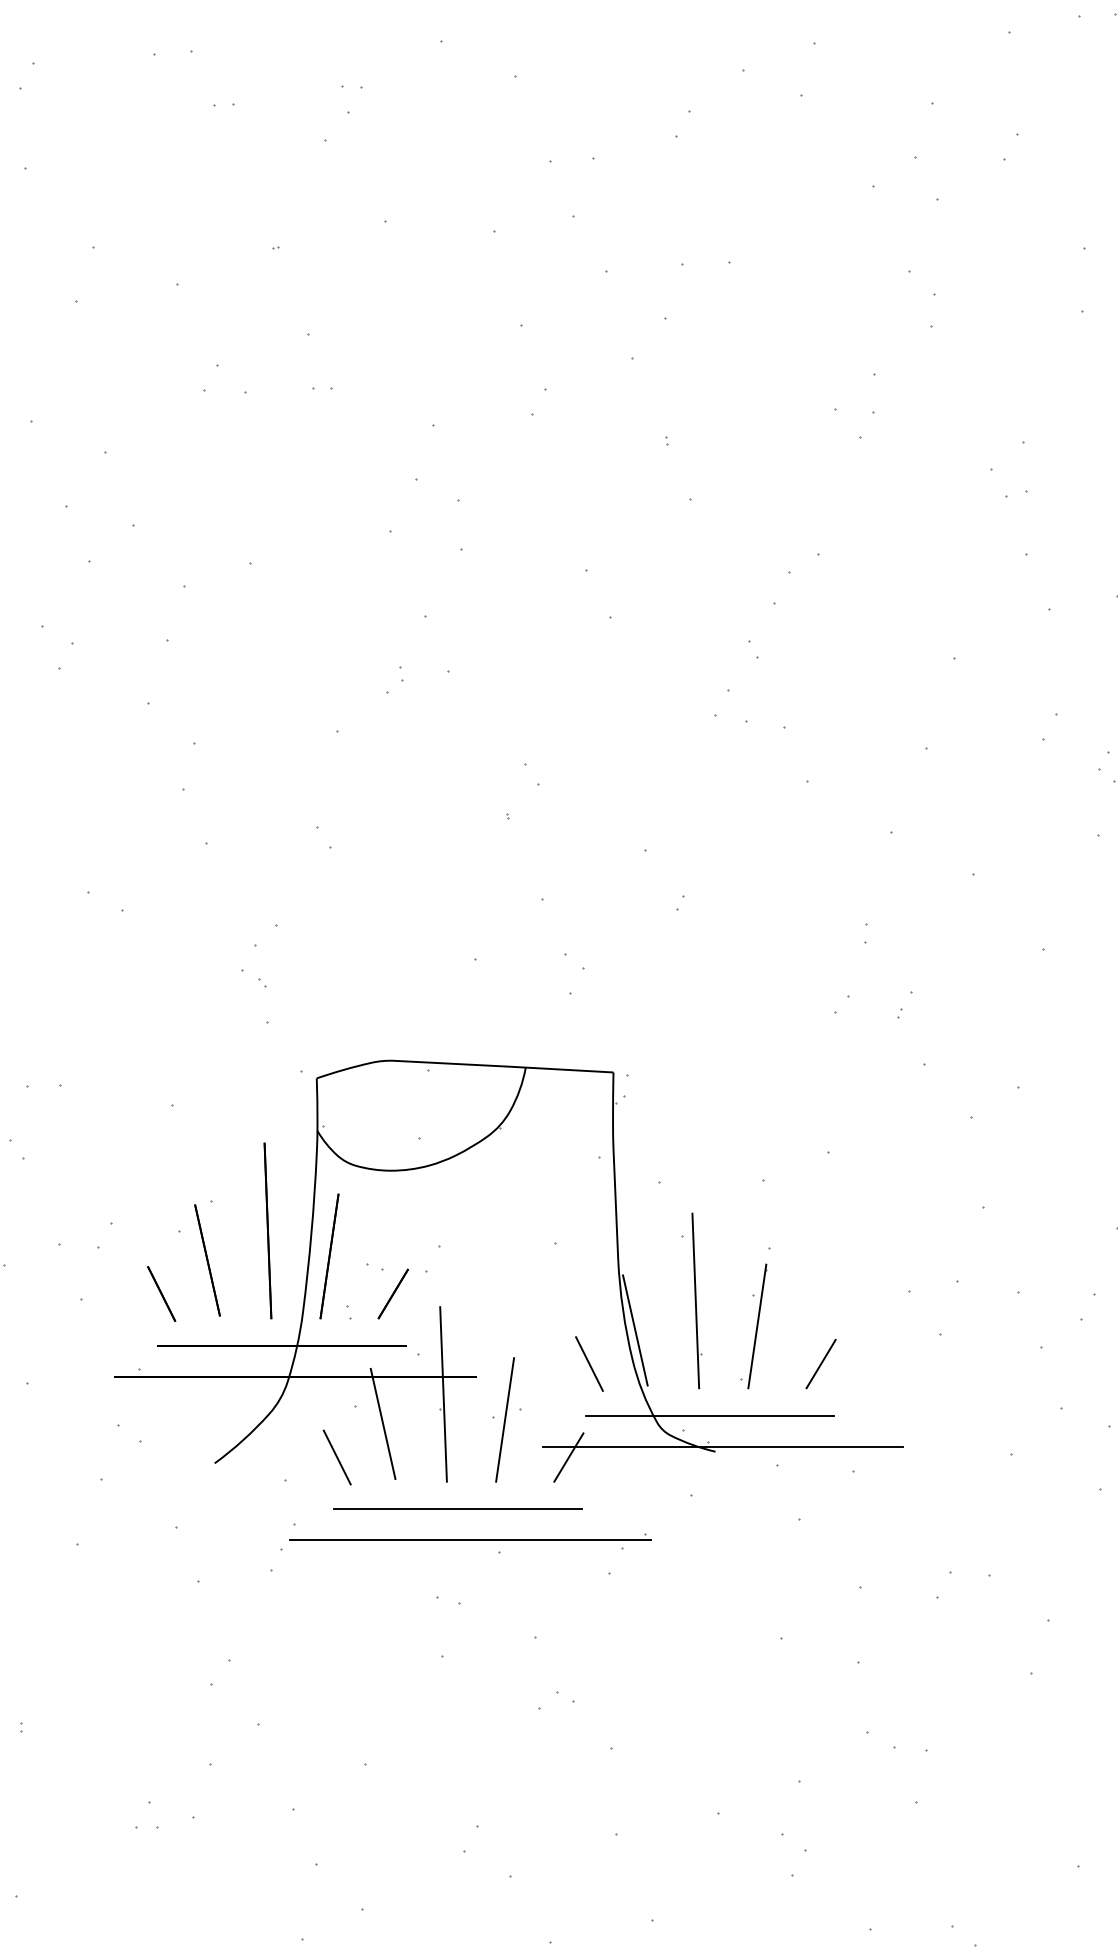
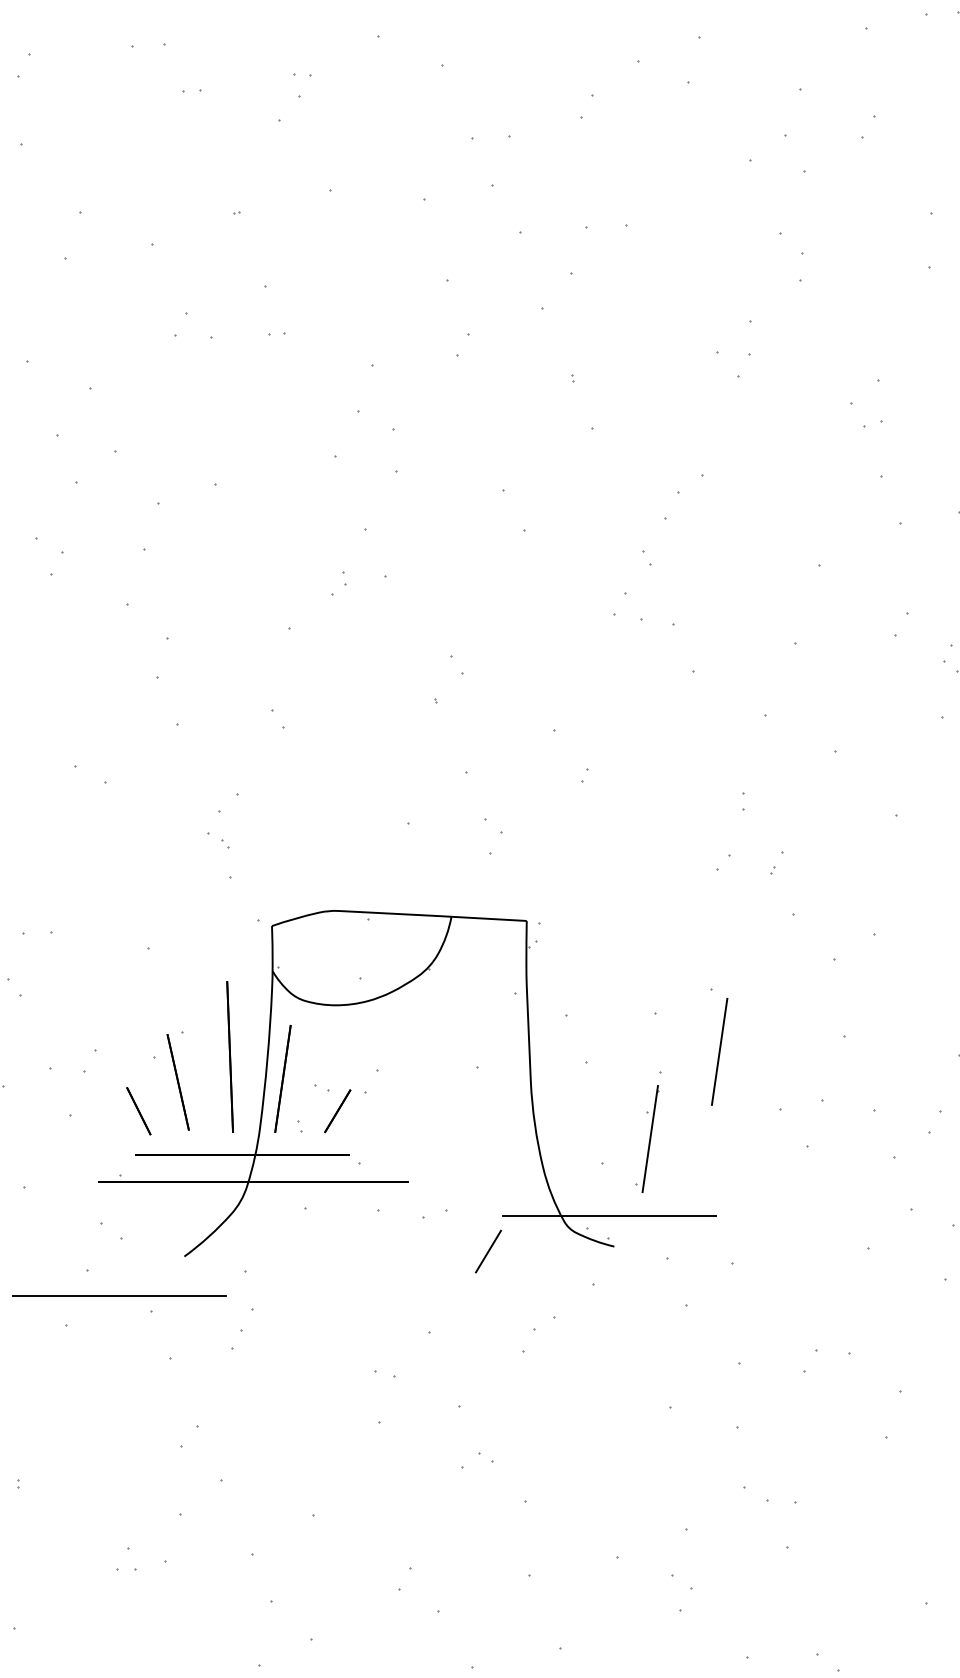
line: (695, 1300) -> (597, 1116), removed
line: (635, 1330) -> (545, 1142), removed
line: (589, 1363) -> (506, 1170), removed
line: (820, 1363) -> (704, 1170), removed
line: (443, 1394) -> (380, 1197), removed
line: (504, 1419) -> (719, 1051), moved
line: (382, 1423) -> (328, 1222), removed
line: (722, 1446) -> (620, 1242), removed
line: (336, 1457) -> (288, 1251), removed
line: (457, 1508) -> (118, 1295), moved
line: (470, 1540) -> (404, 1322), removed

